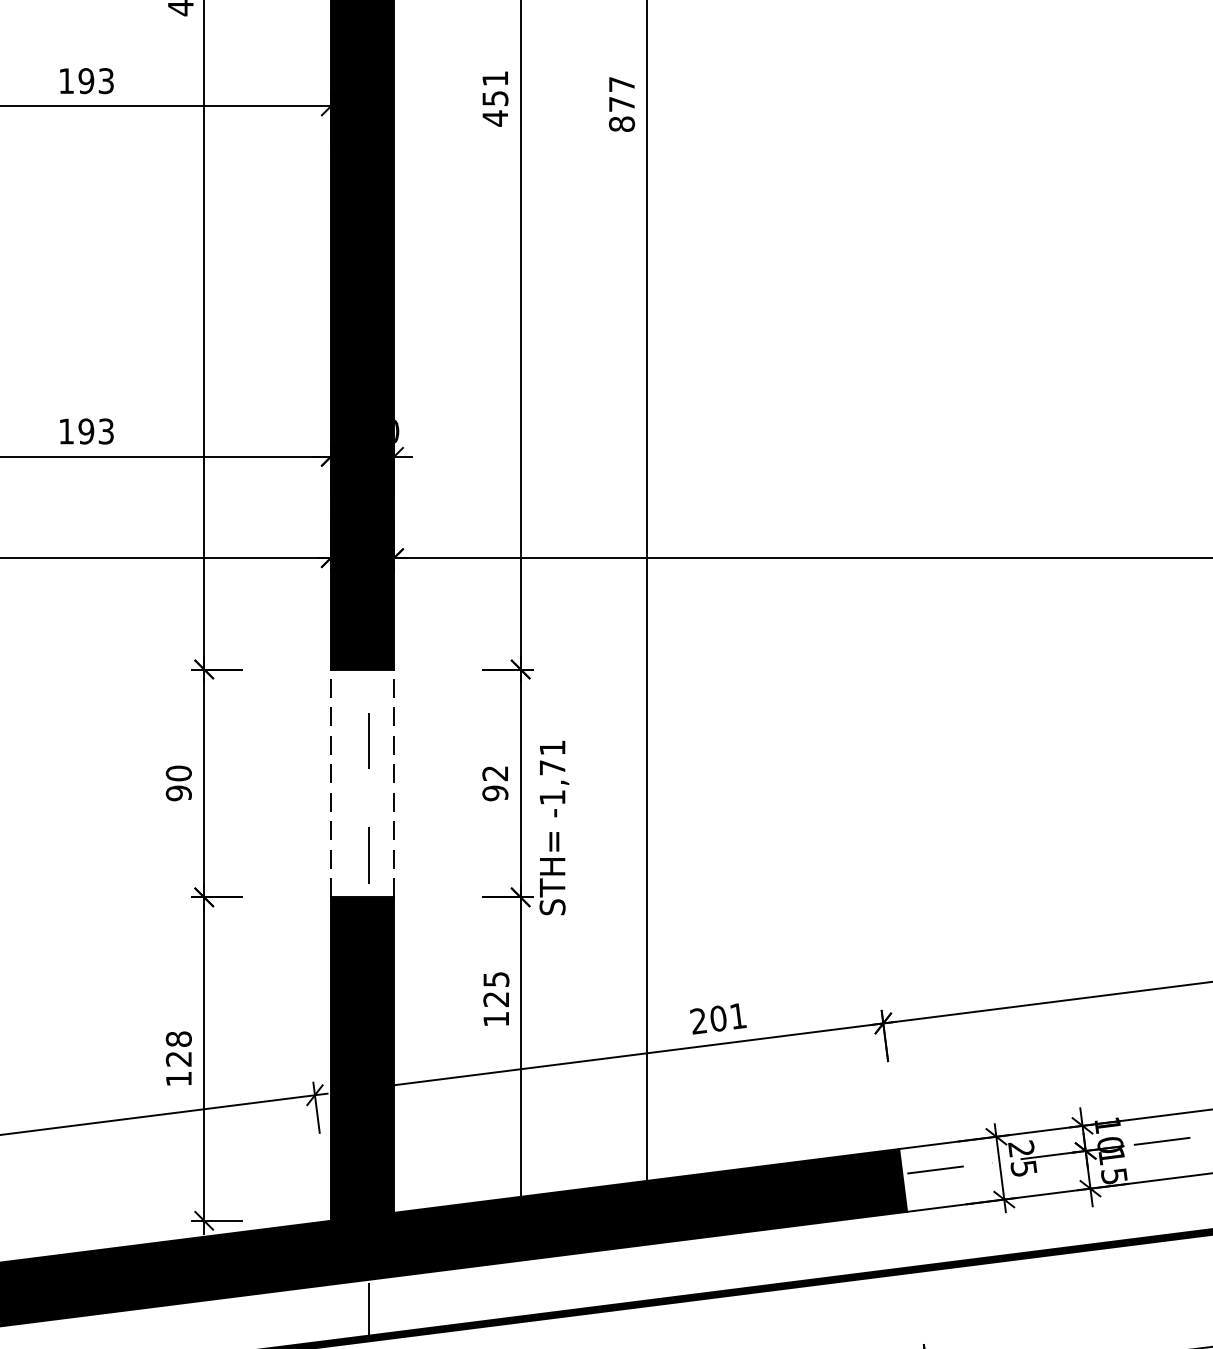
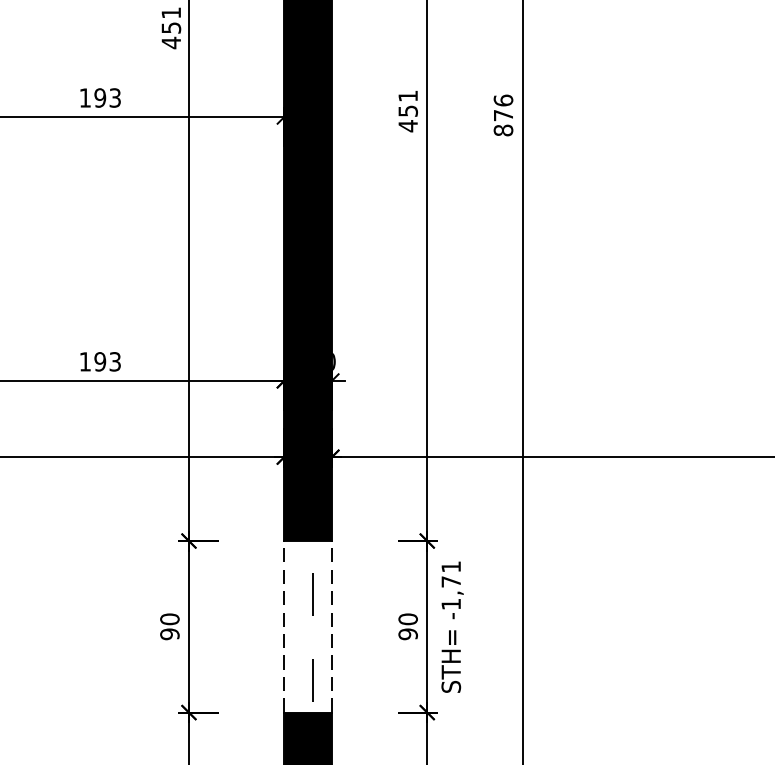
text: (621, 84) -> (503, 100), 877 -> 876
text: (495, 773) -> (408, 619), 92 -> 90
text: (554, 827) -> (452, 626), moved

